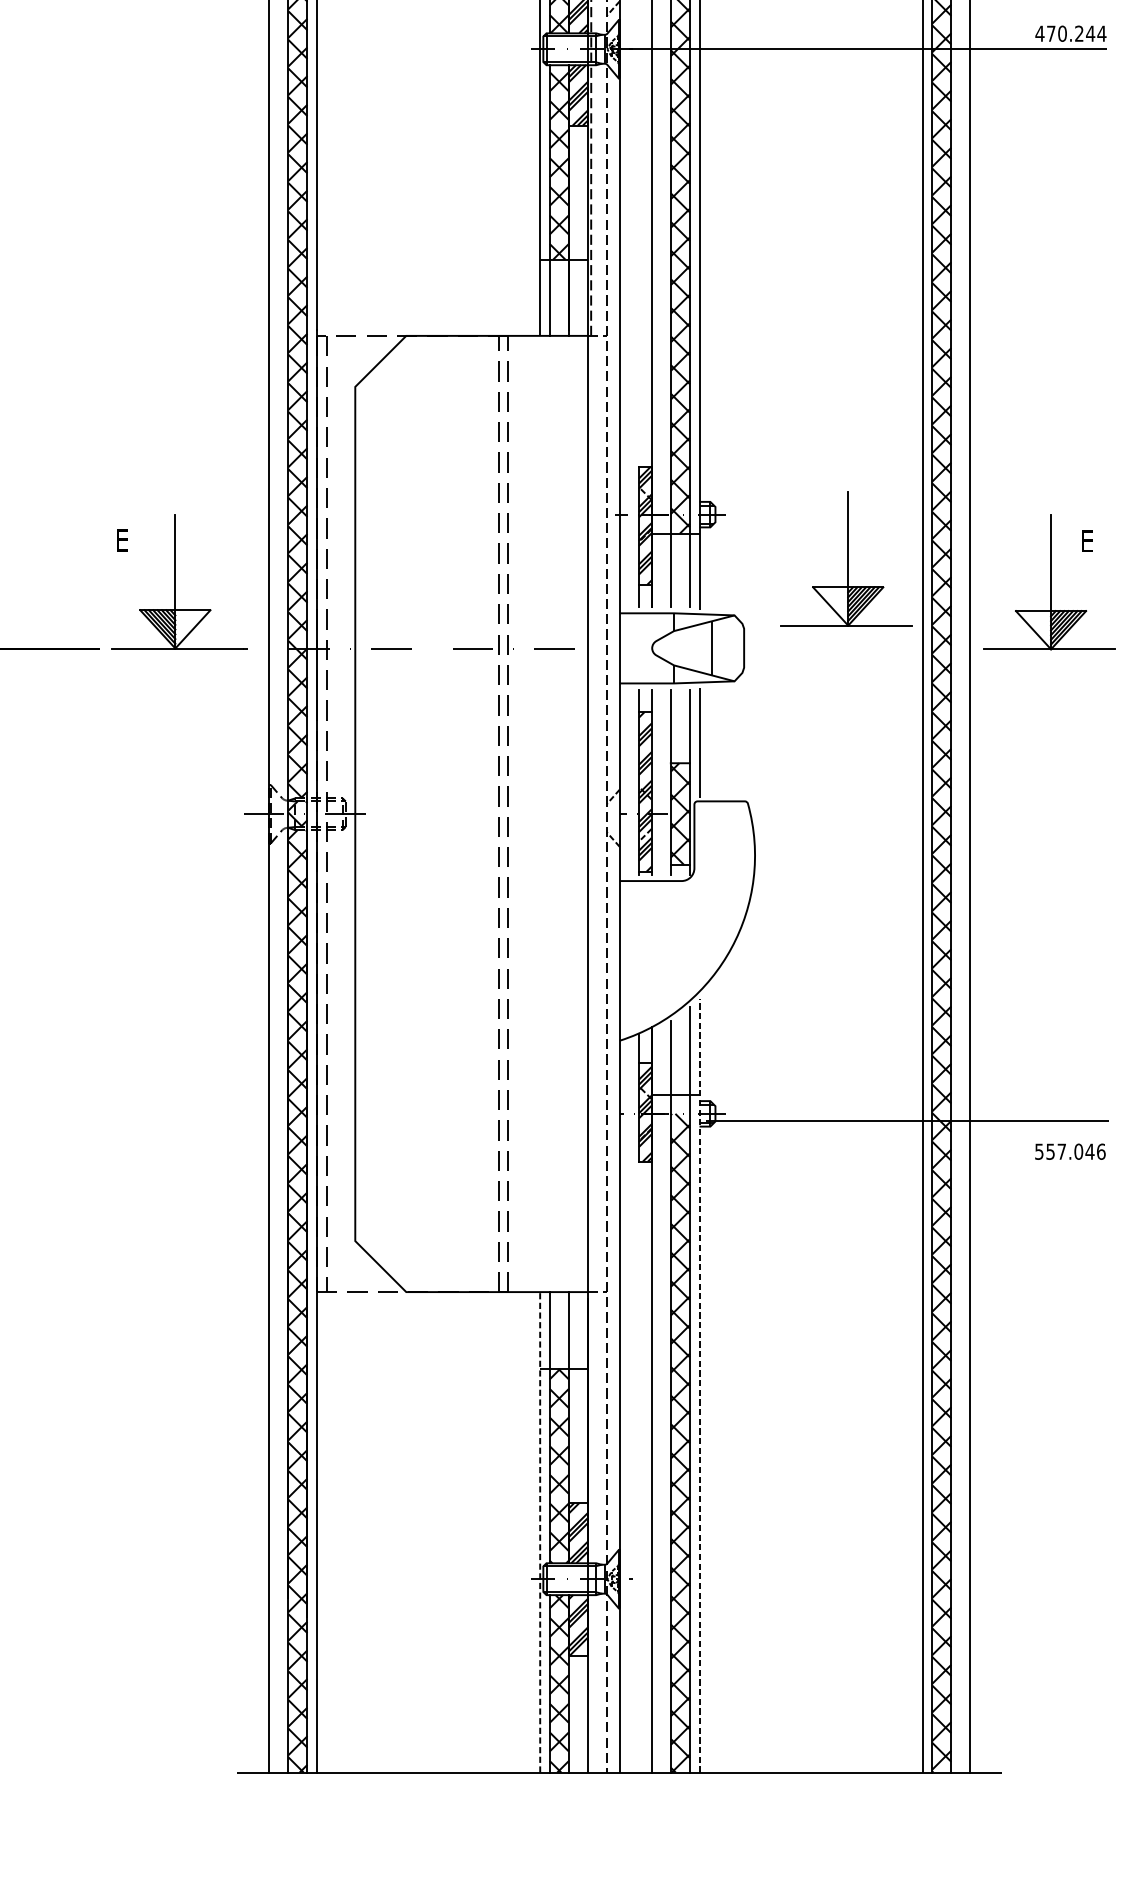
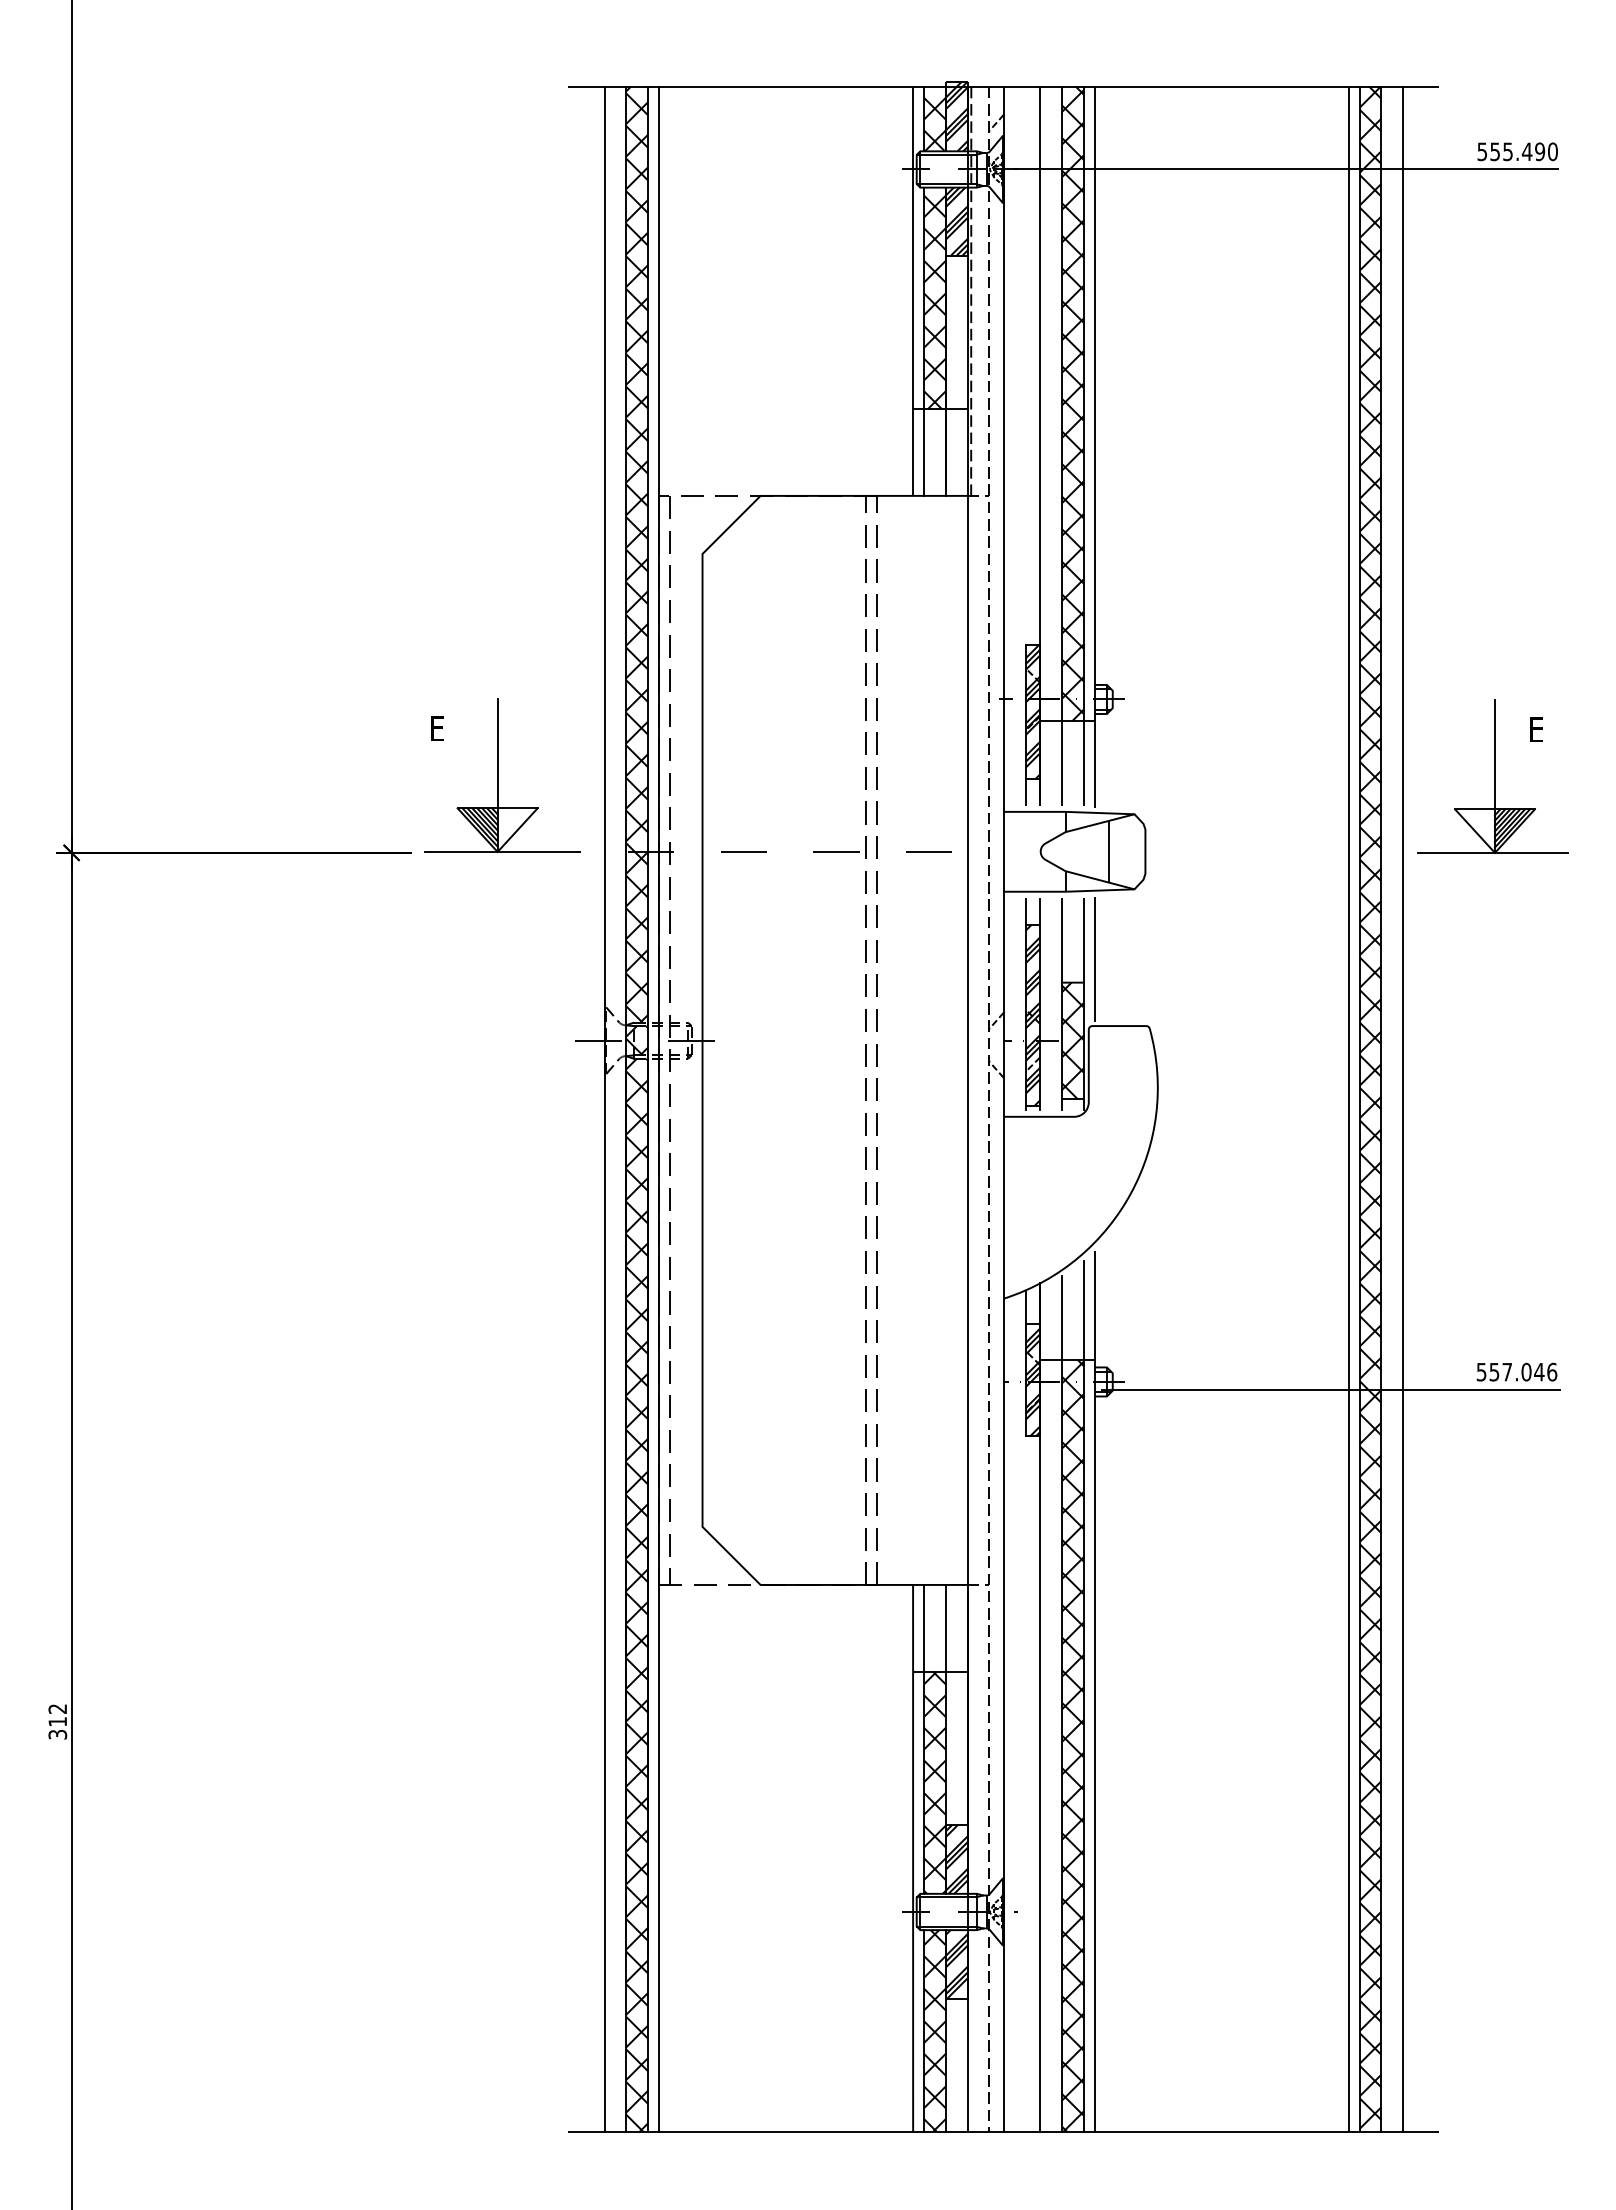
text: (1070, 33) -> (1517, 151), 470.244 -> 555.490
part: (846, 558) -> (1261, 749), removed
hatch: (680, 1103) -> (1072, 1370), added
text: (1069, 1151) -> (1516, 1371), moved
line: (699, 1384) -> (1094, 1690), dashed -> solid
line: (540, 1532) -> (913, 1858), dashed -> solid

